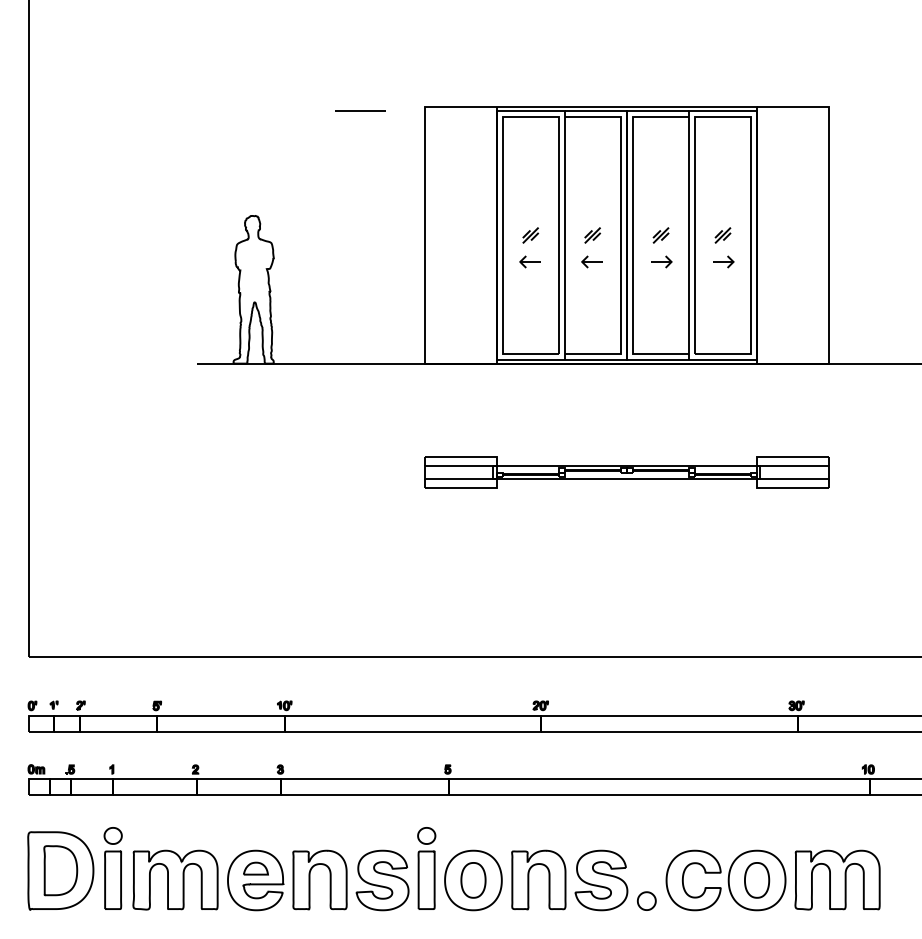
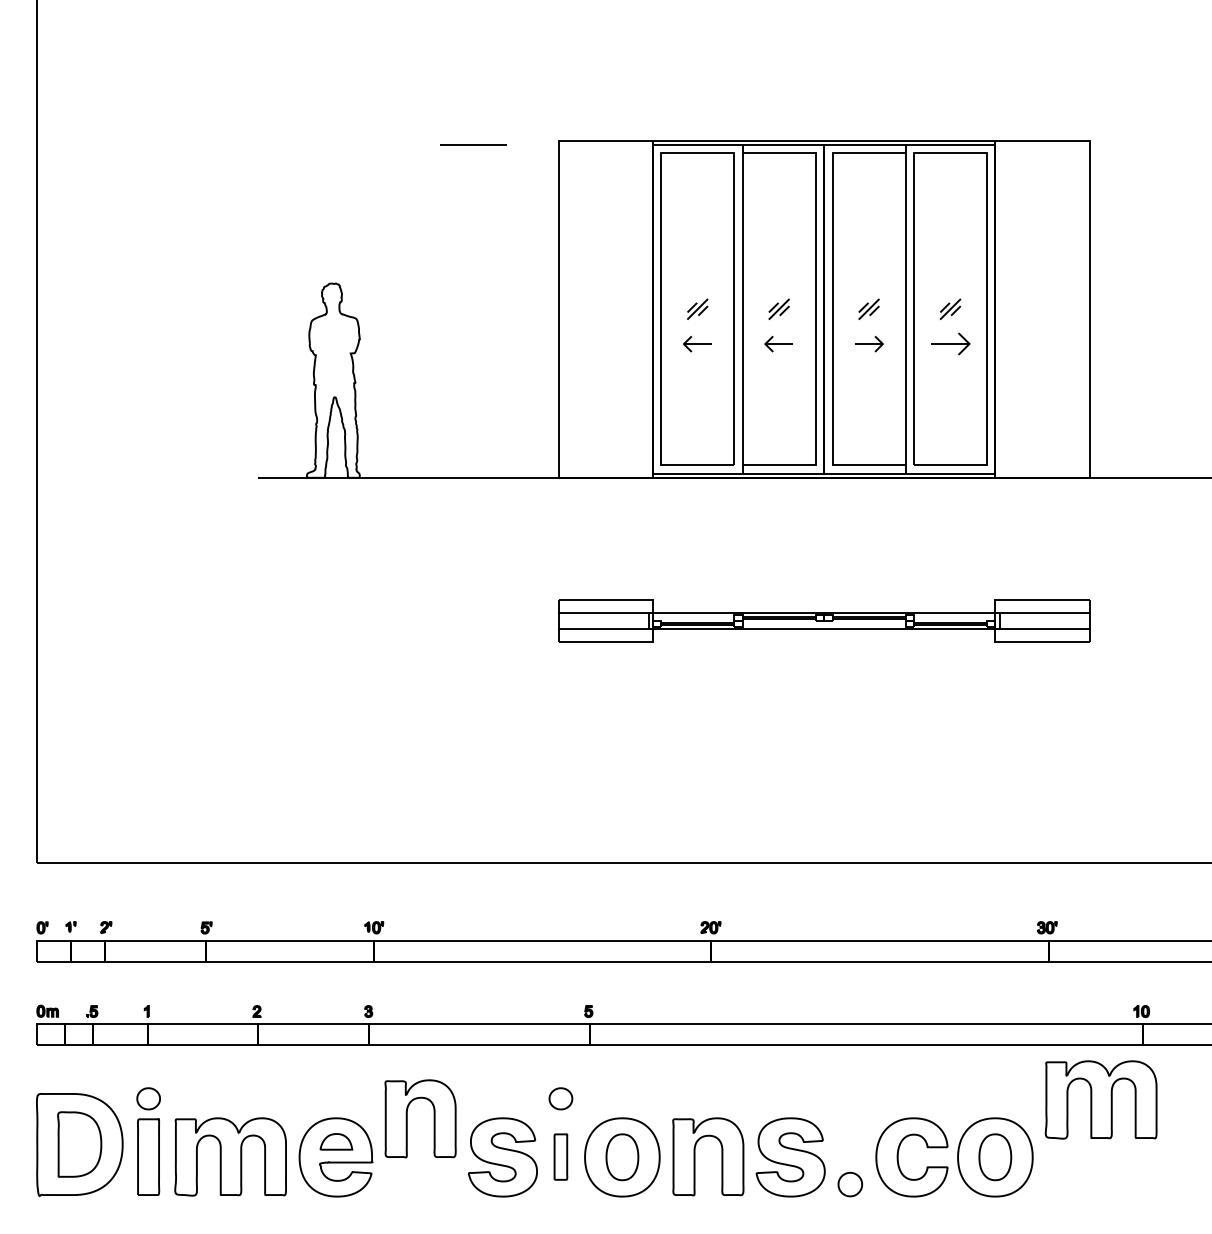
part: (723, 262) -> (951, 344), size x1.4
part: (310, 879) -> (407, 1118), moved
part: (426, 879) -> (560, 1156), size x0.6
part: (837, 879) -> (1100, 1099), moved

